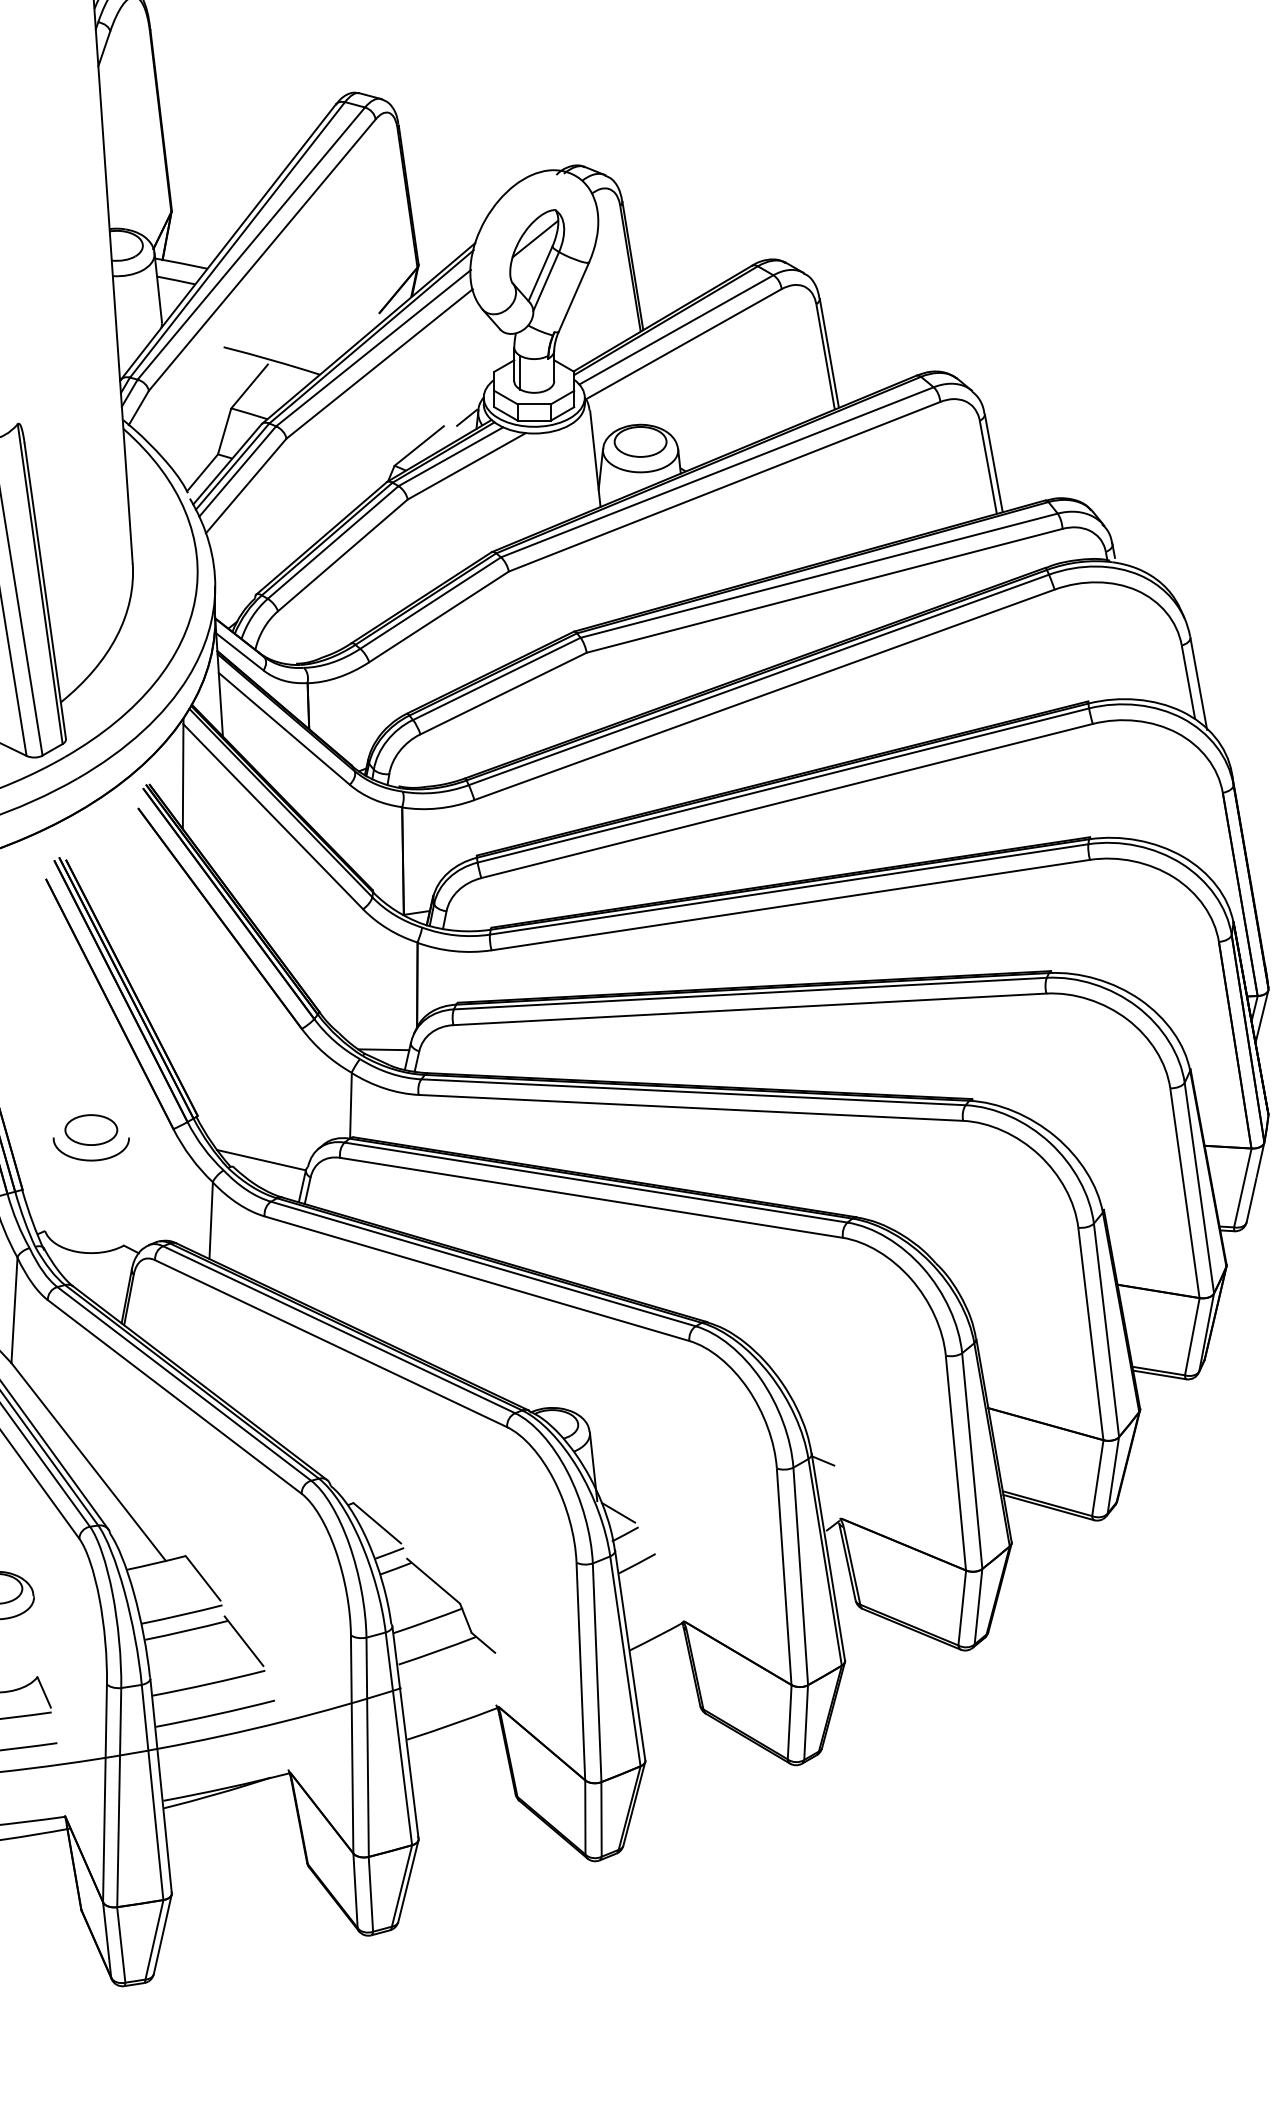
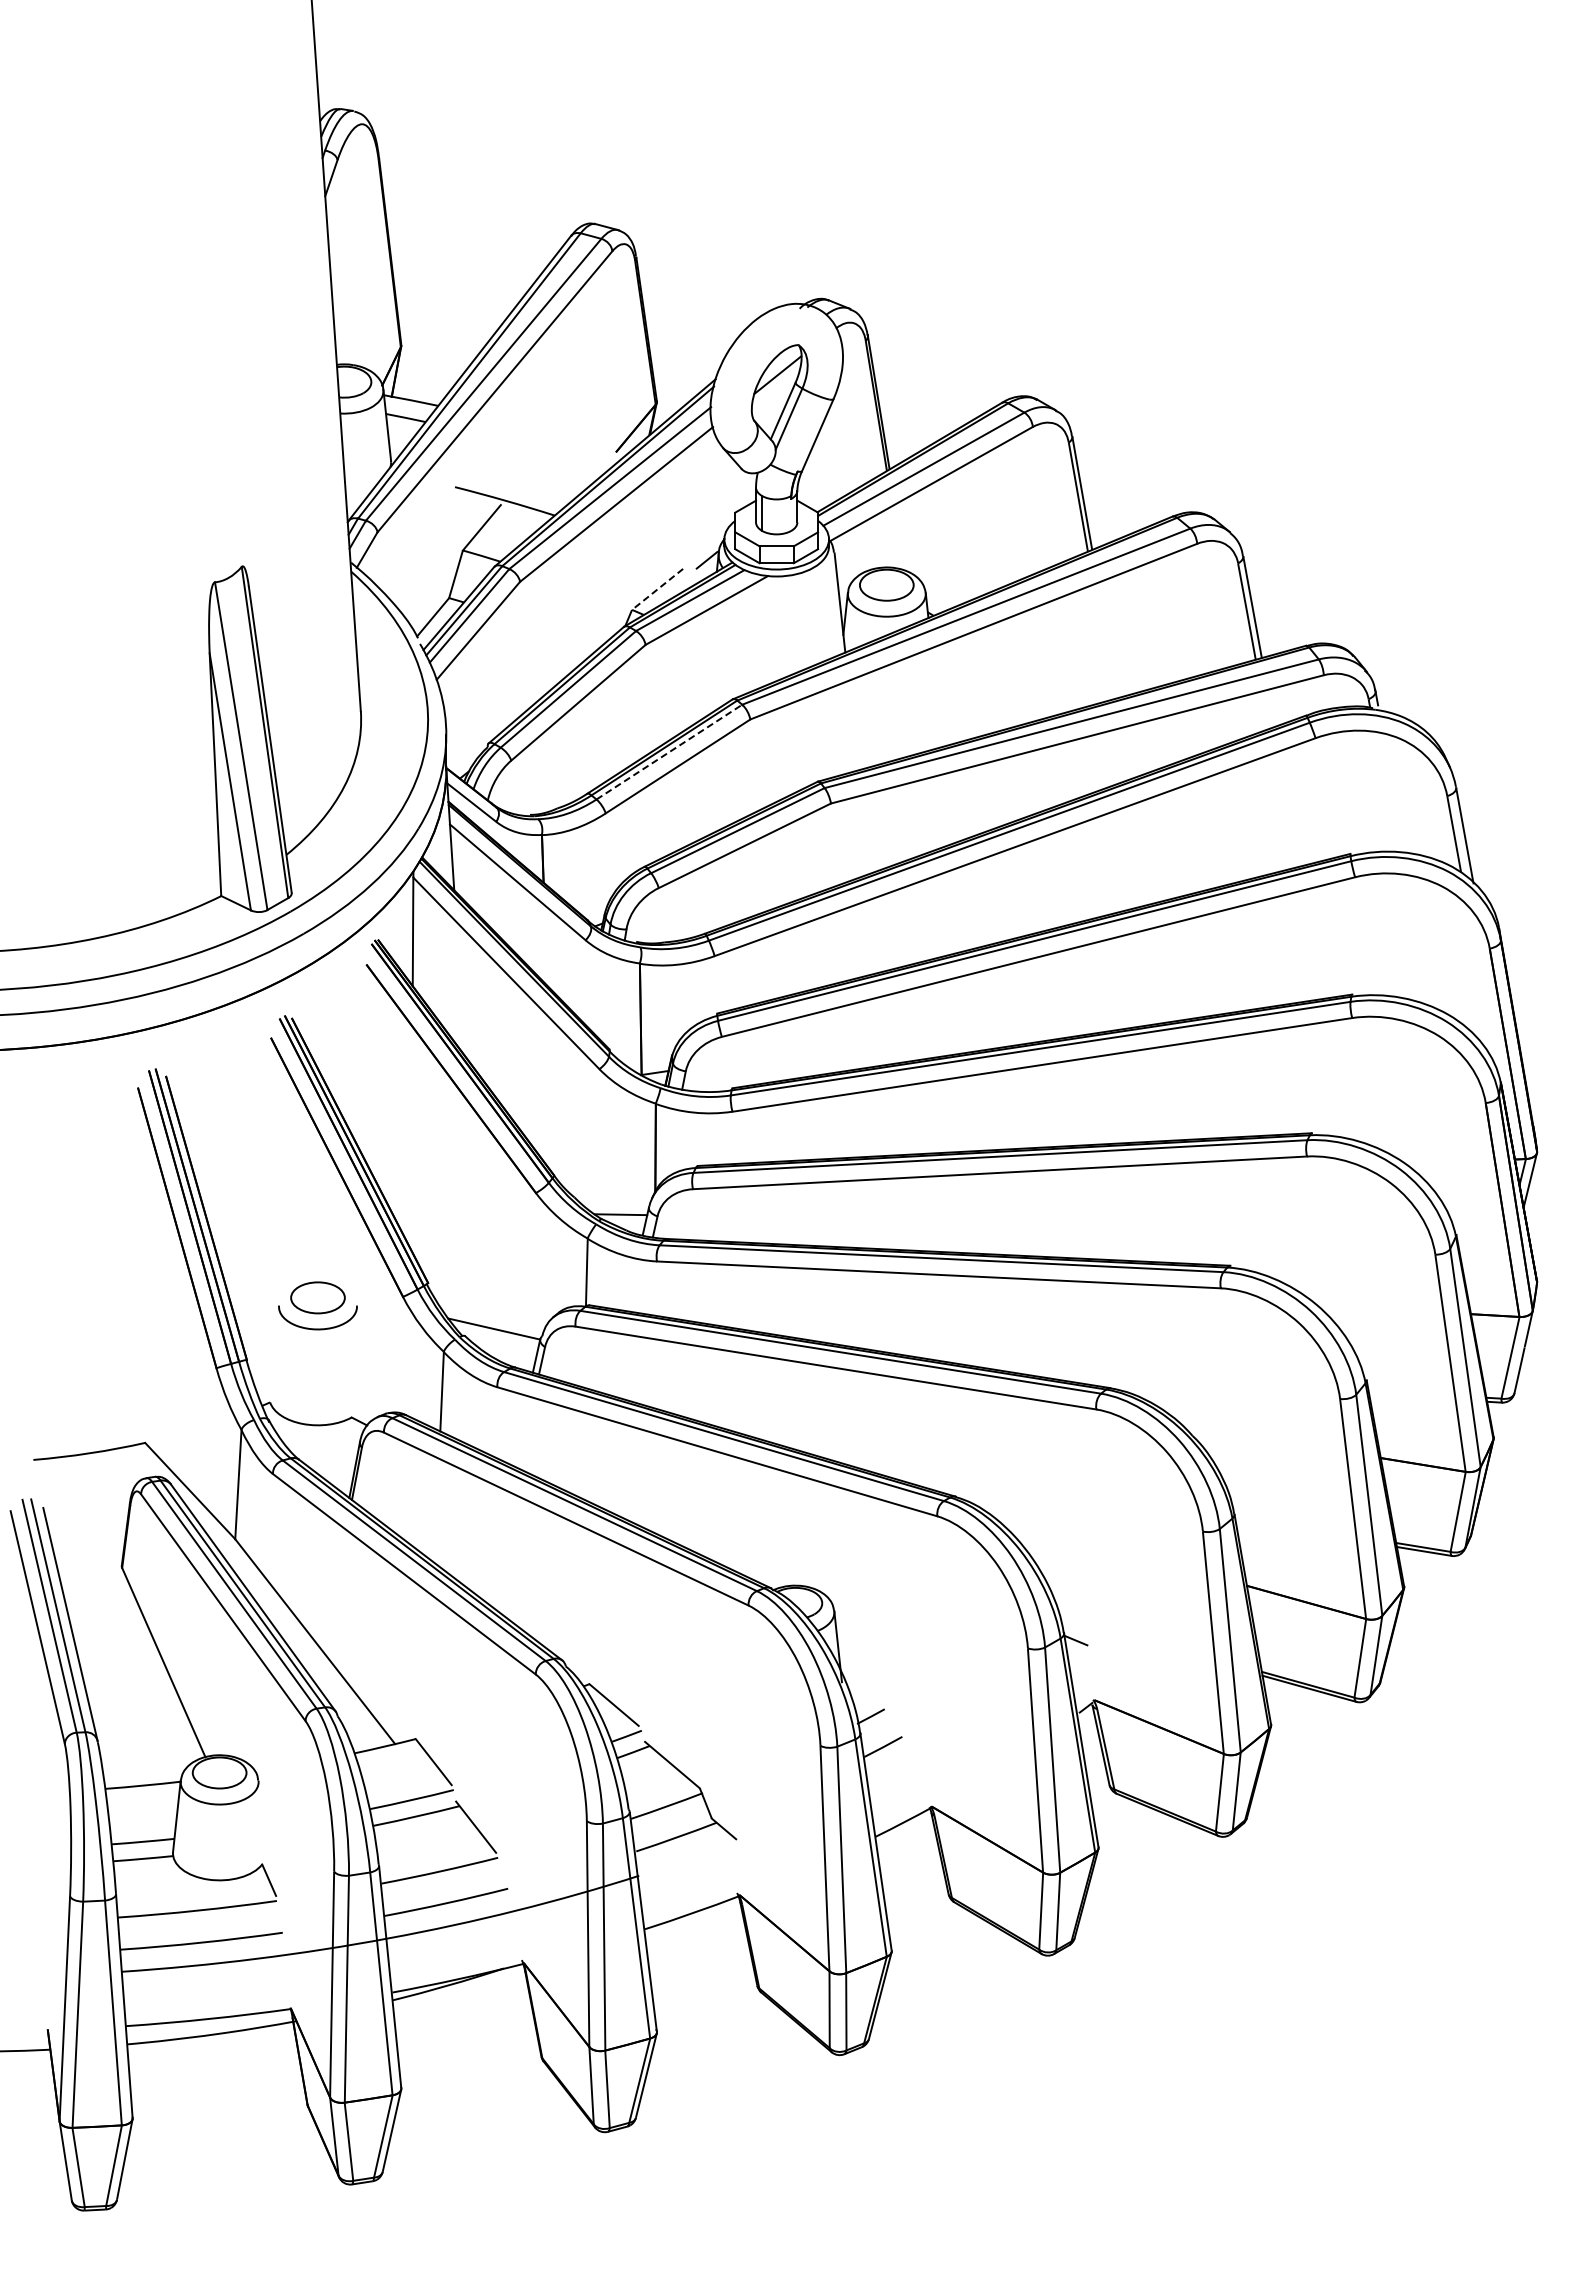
line: (419, 446) -> (657, 589), solid -> dashed
line: (430, 603) -> (669, 752), solid -> dashed
line: (618, 1513) -> (863, 1694), removed

